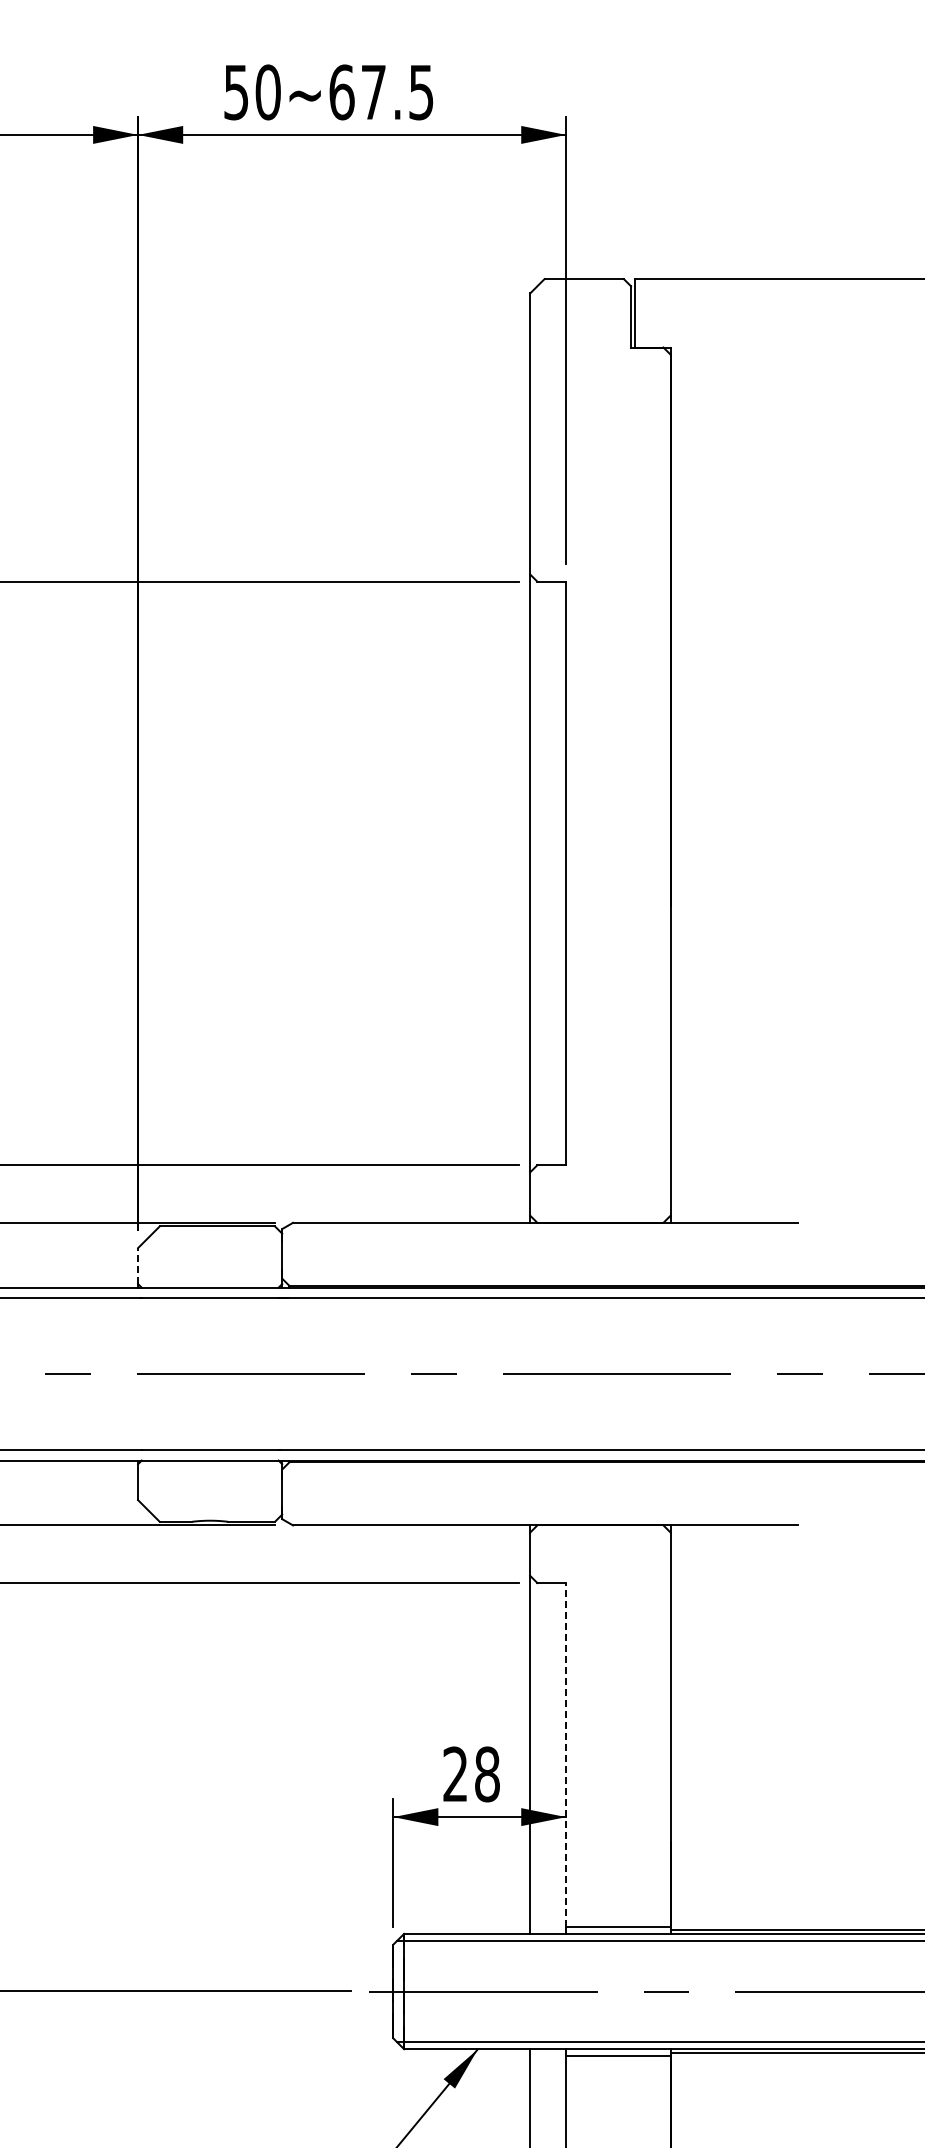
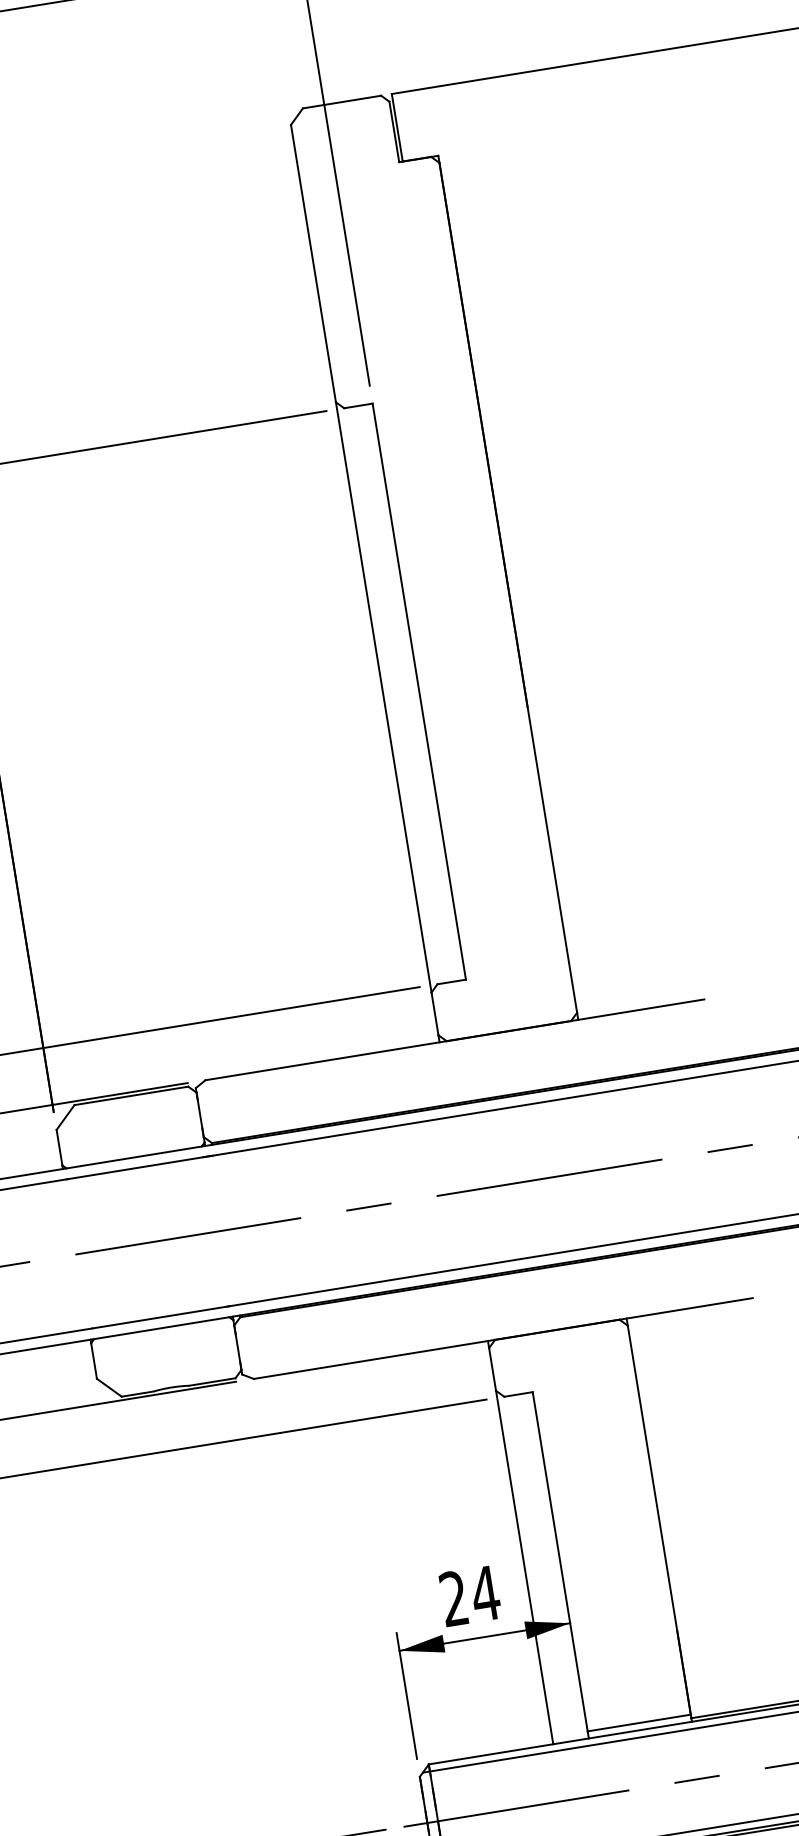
line: (138, 1265) -> (59, 1147), dashed -> solid
line: (566, 1754) -> (560, 1561), dashed -> solid
text: (487, 1774) -> (485, 1593), 28 -> 24

